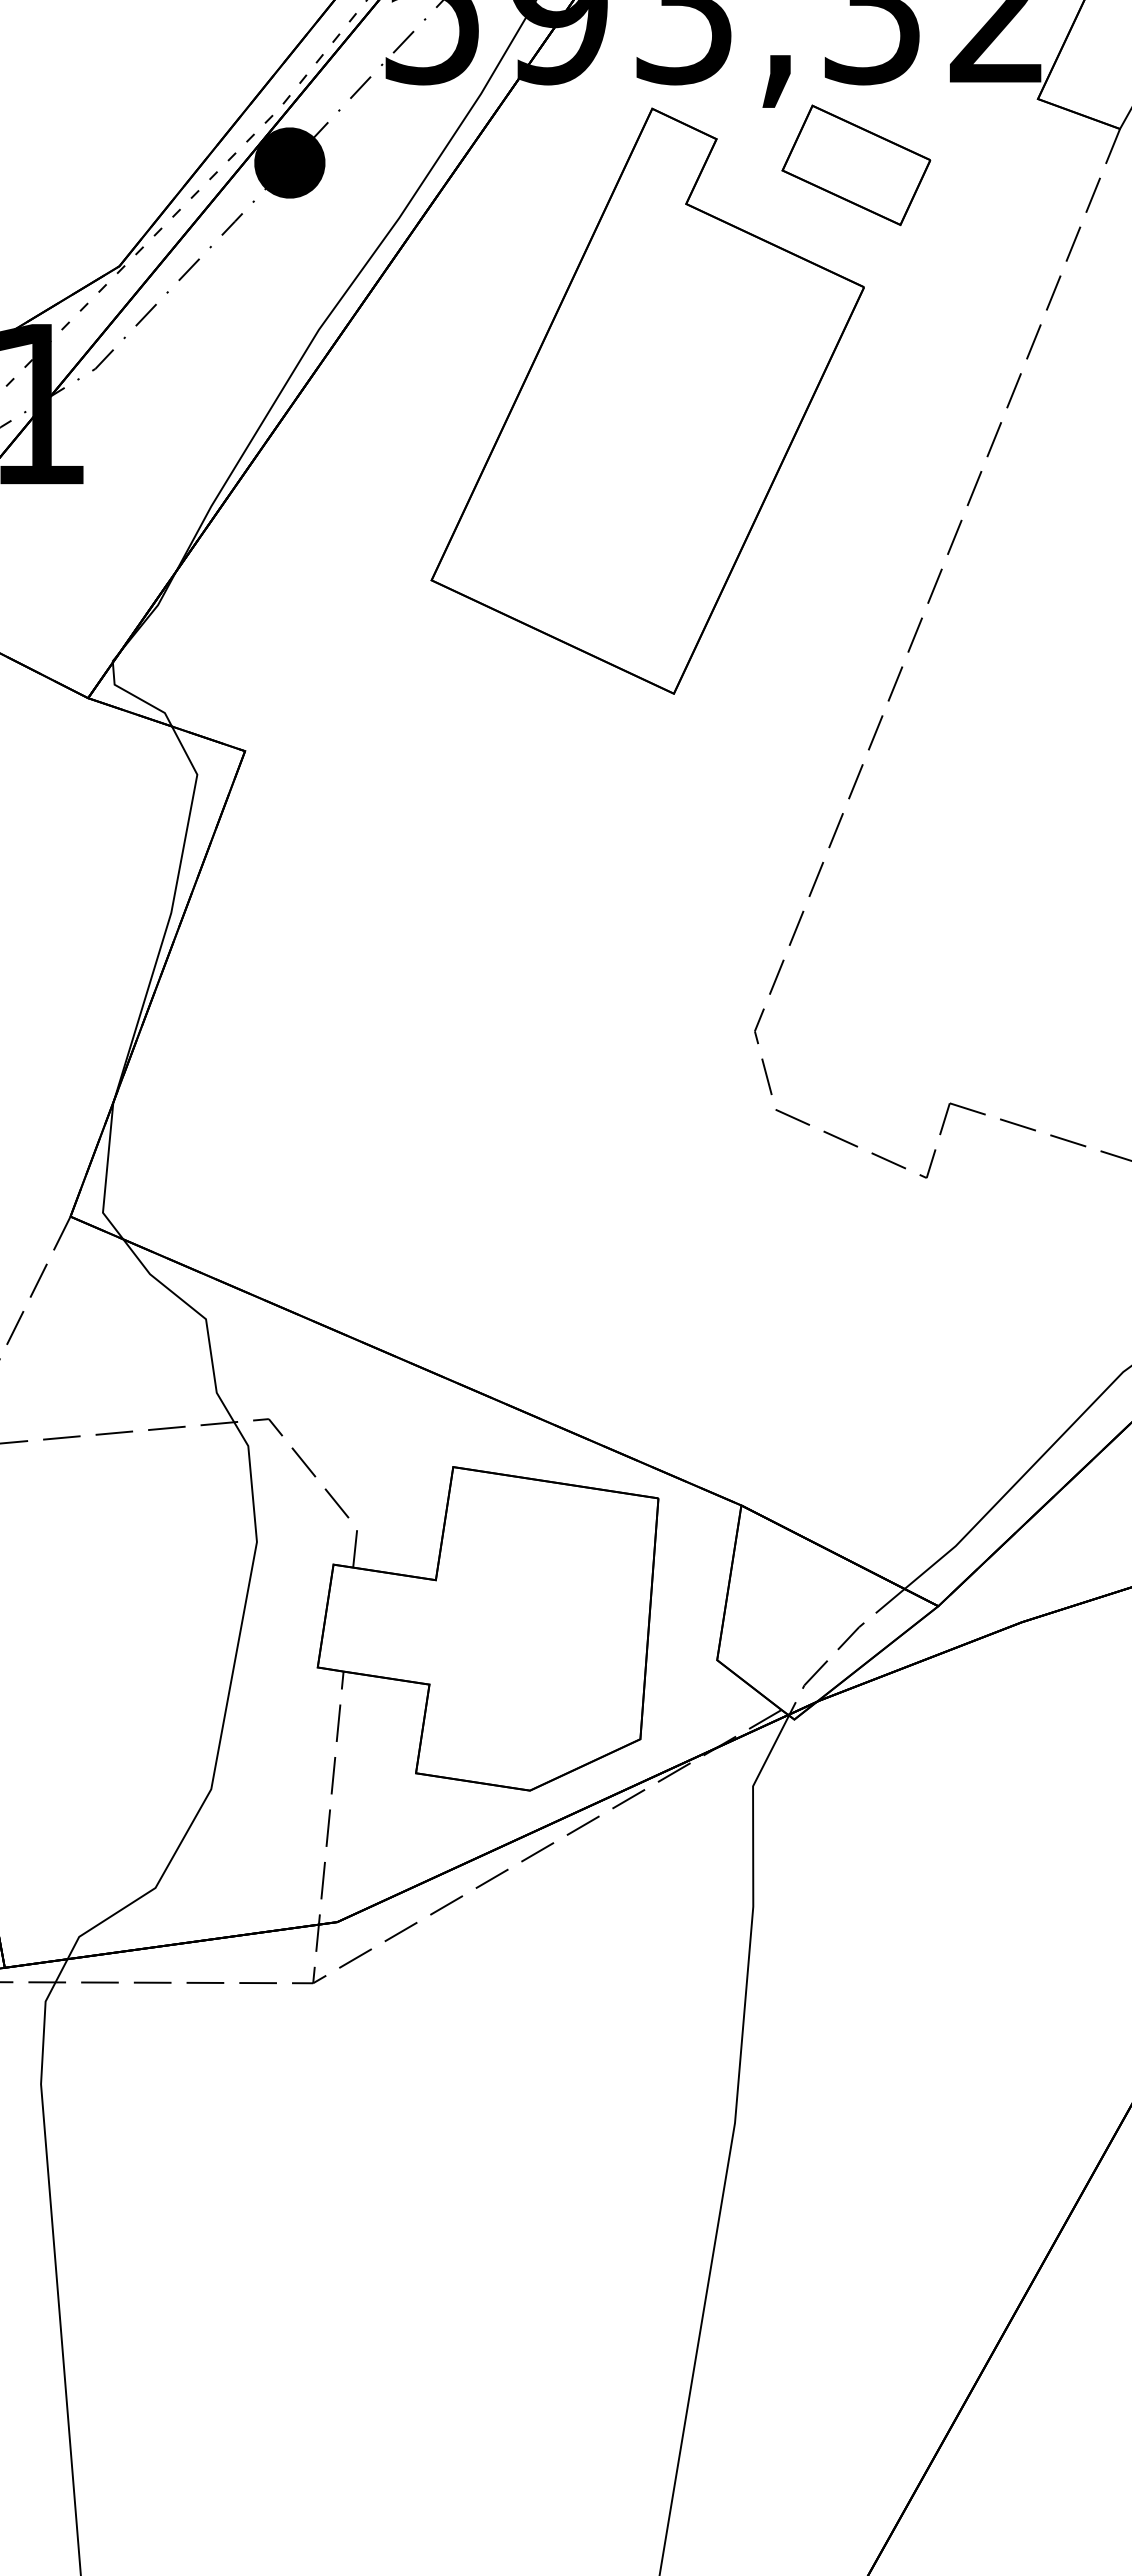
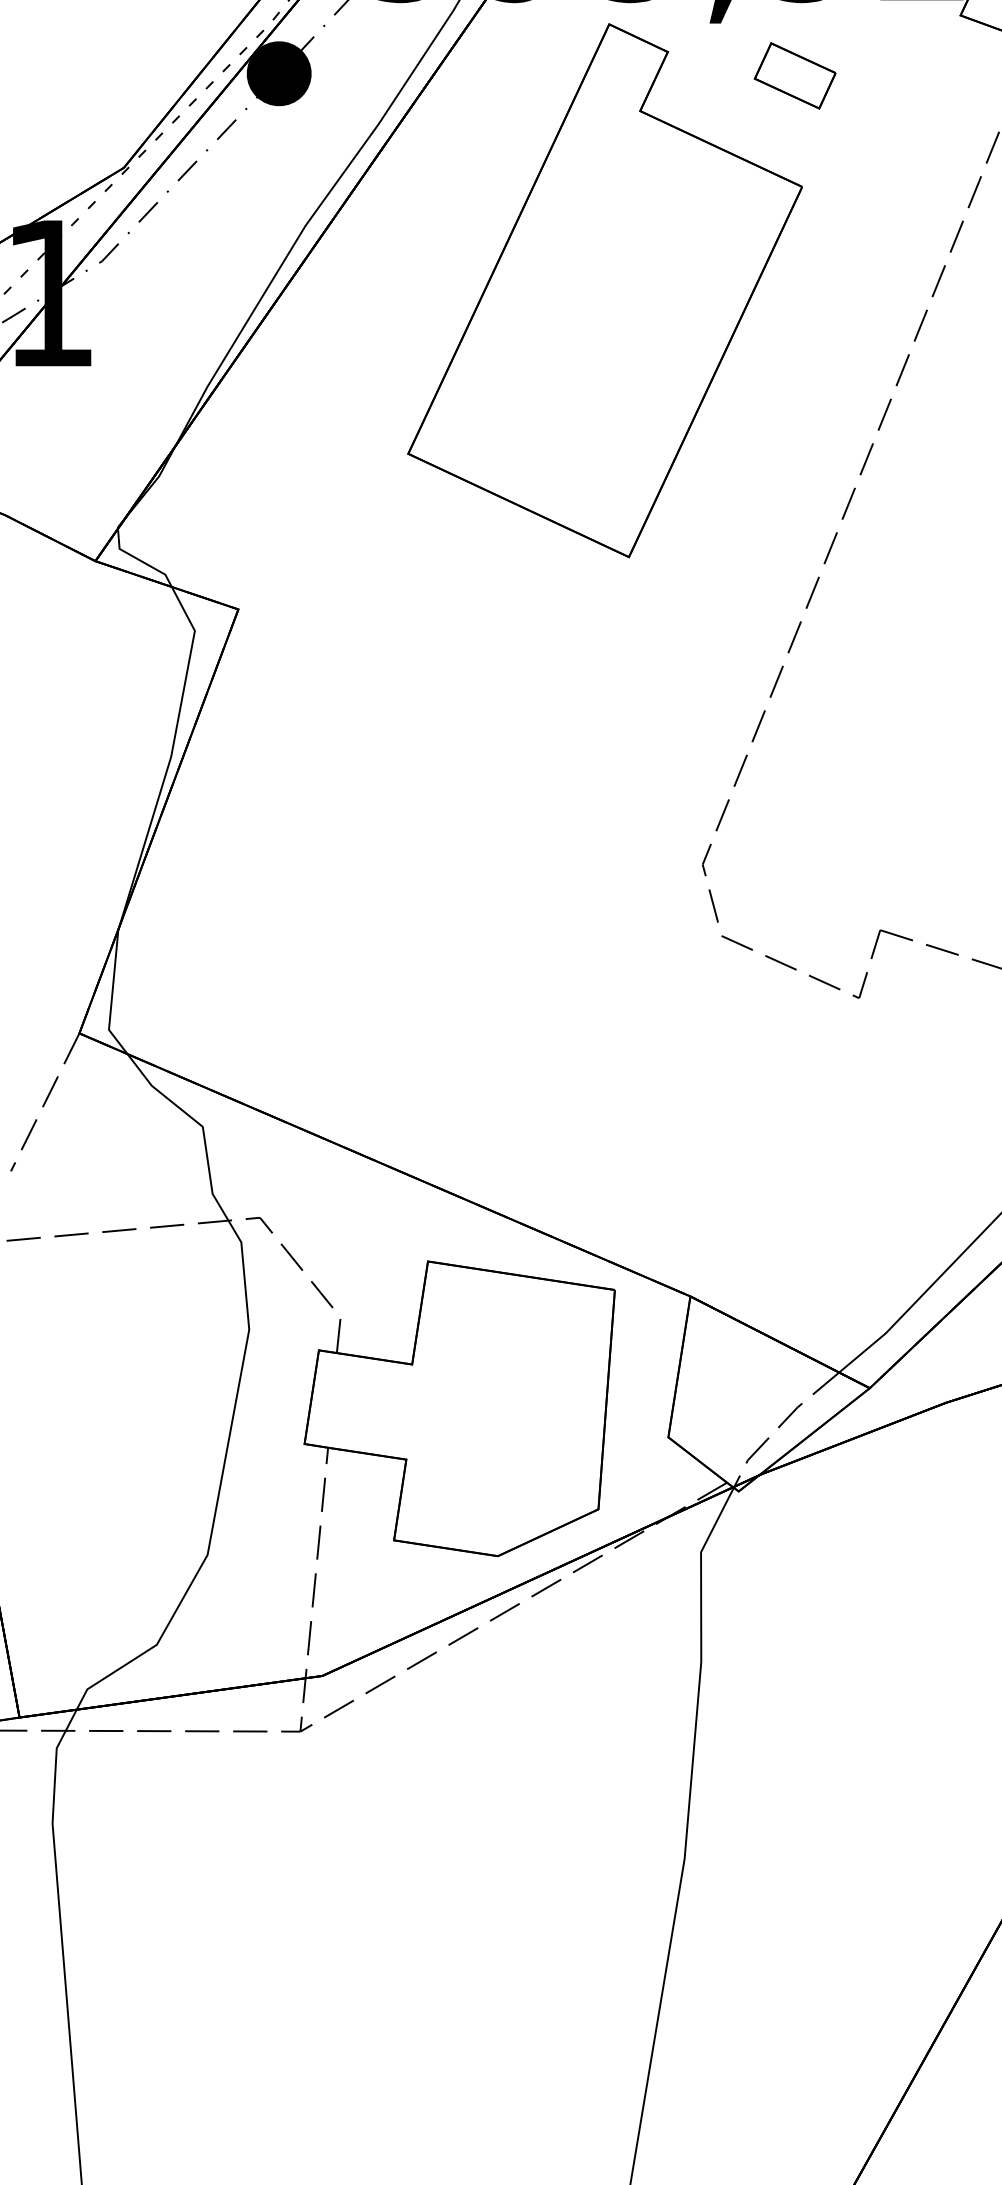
part: (856, 165) -> (795, 76), size x0.6

